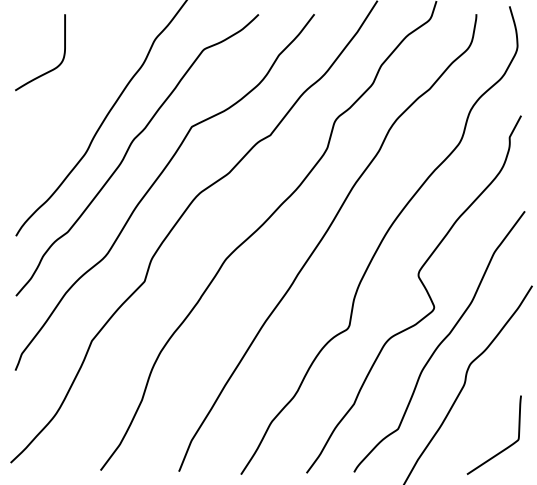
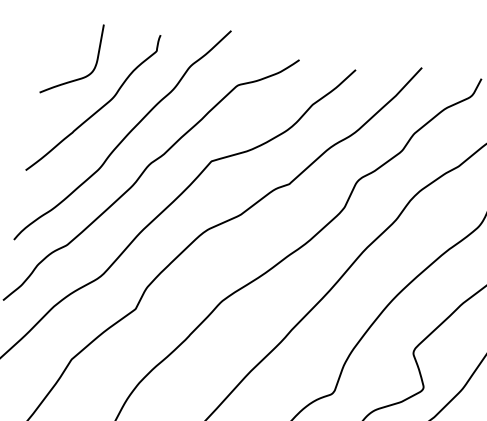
curve: (74, 96) -> (98, 109), added

